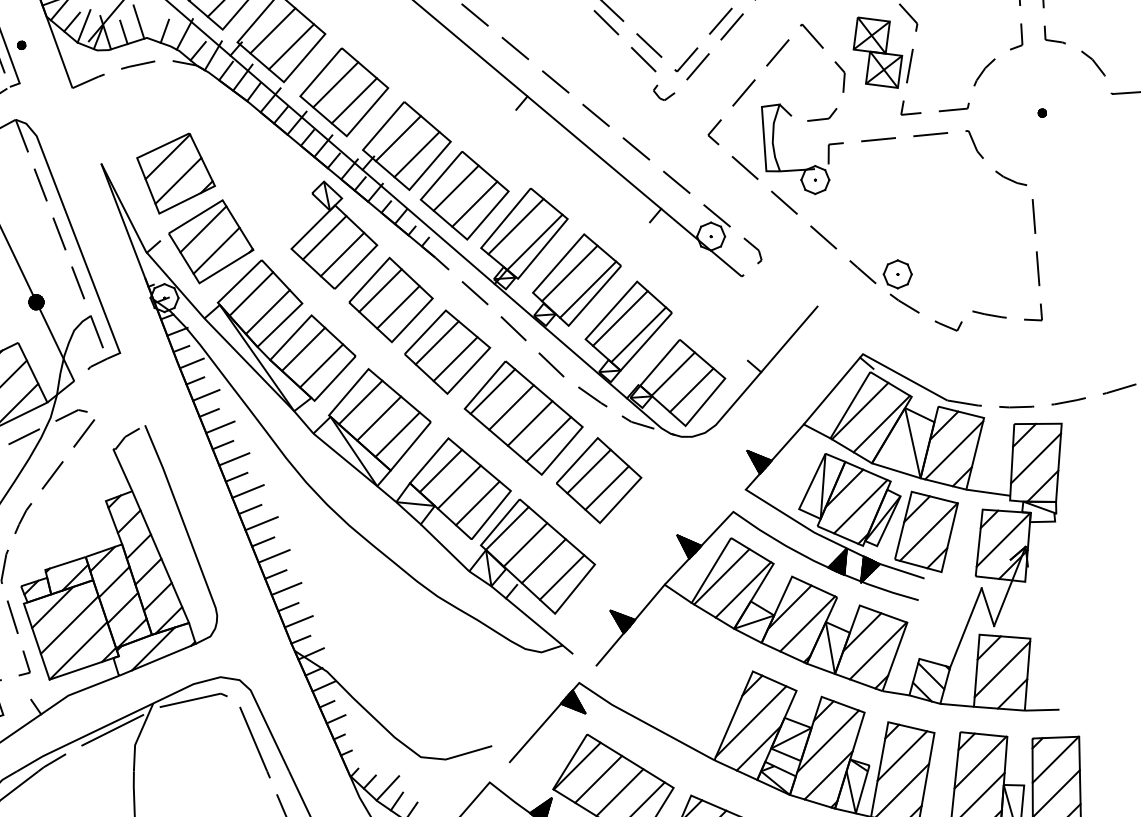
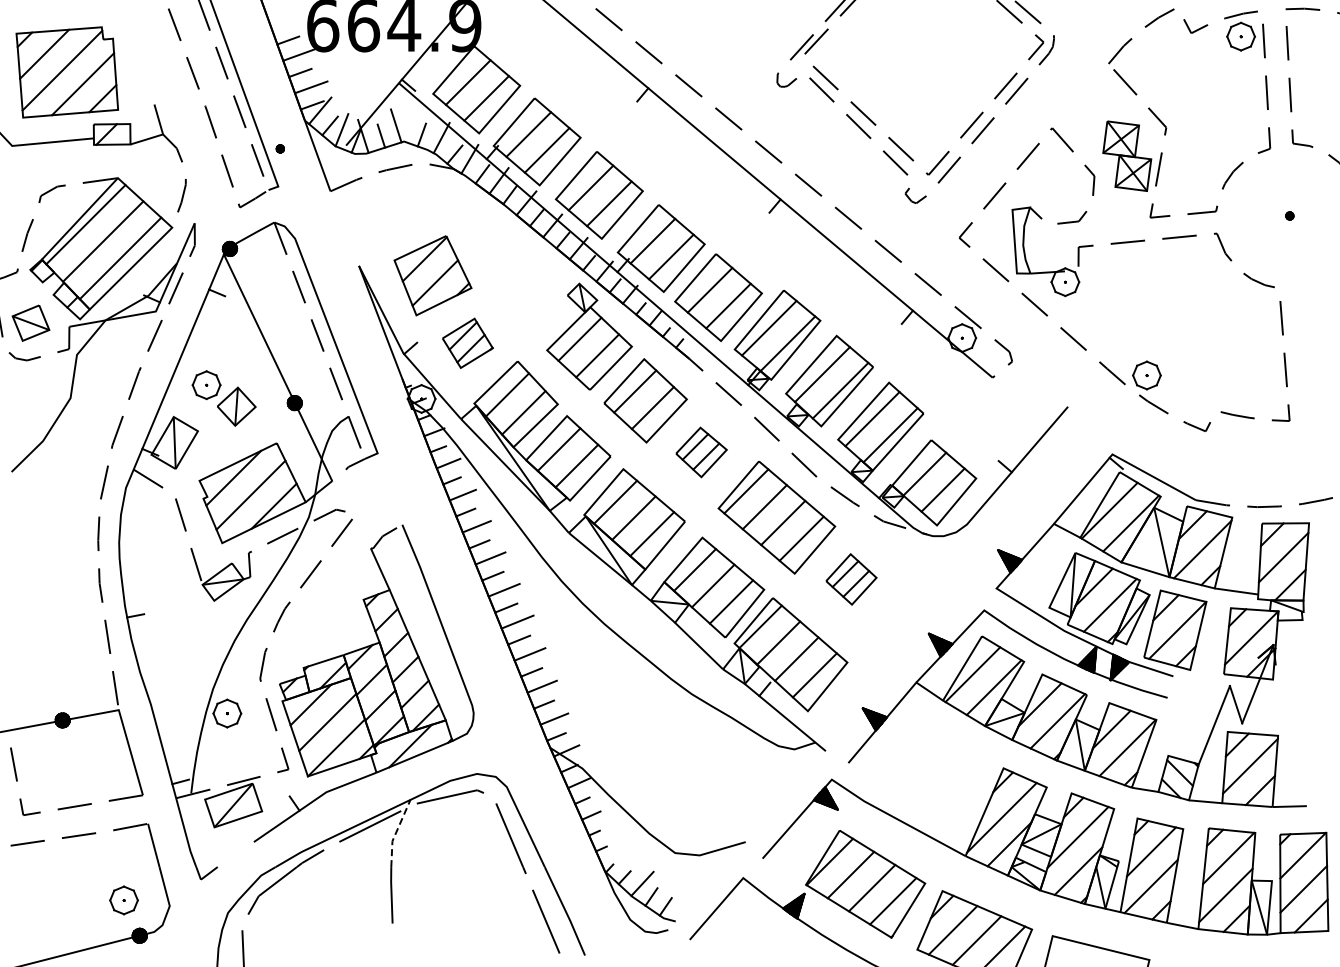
part: (210, 242) -> (467, 343), size x0.6
part: (447, 352) -> (701, 452), size x0.6
part: (599, 480) -> (851, 579), size x0.6
line: (139, 736) -> (396, 832), solid -> dashed

